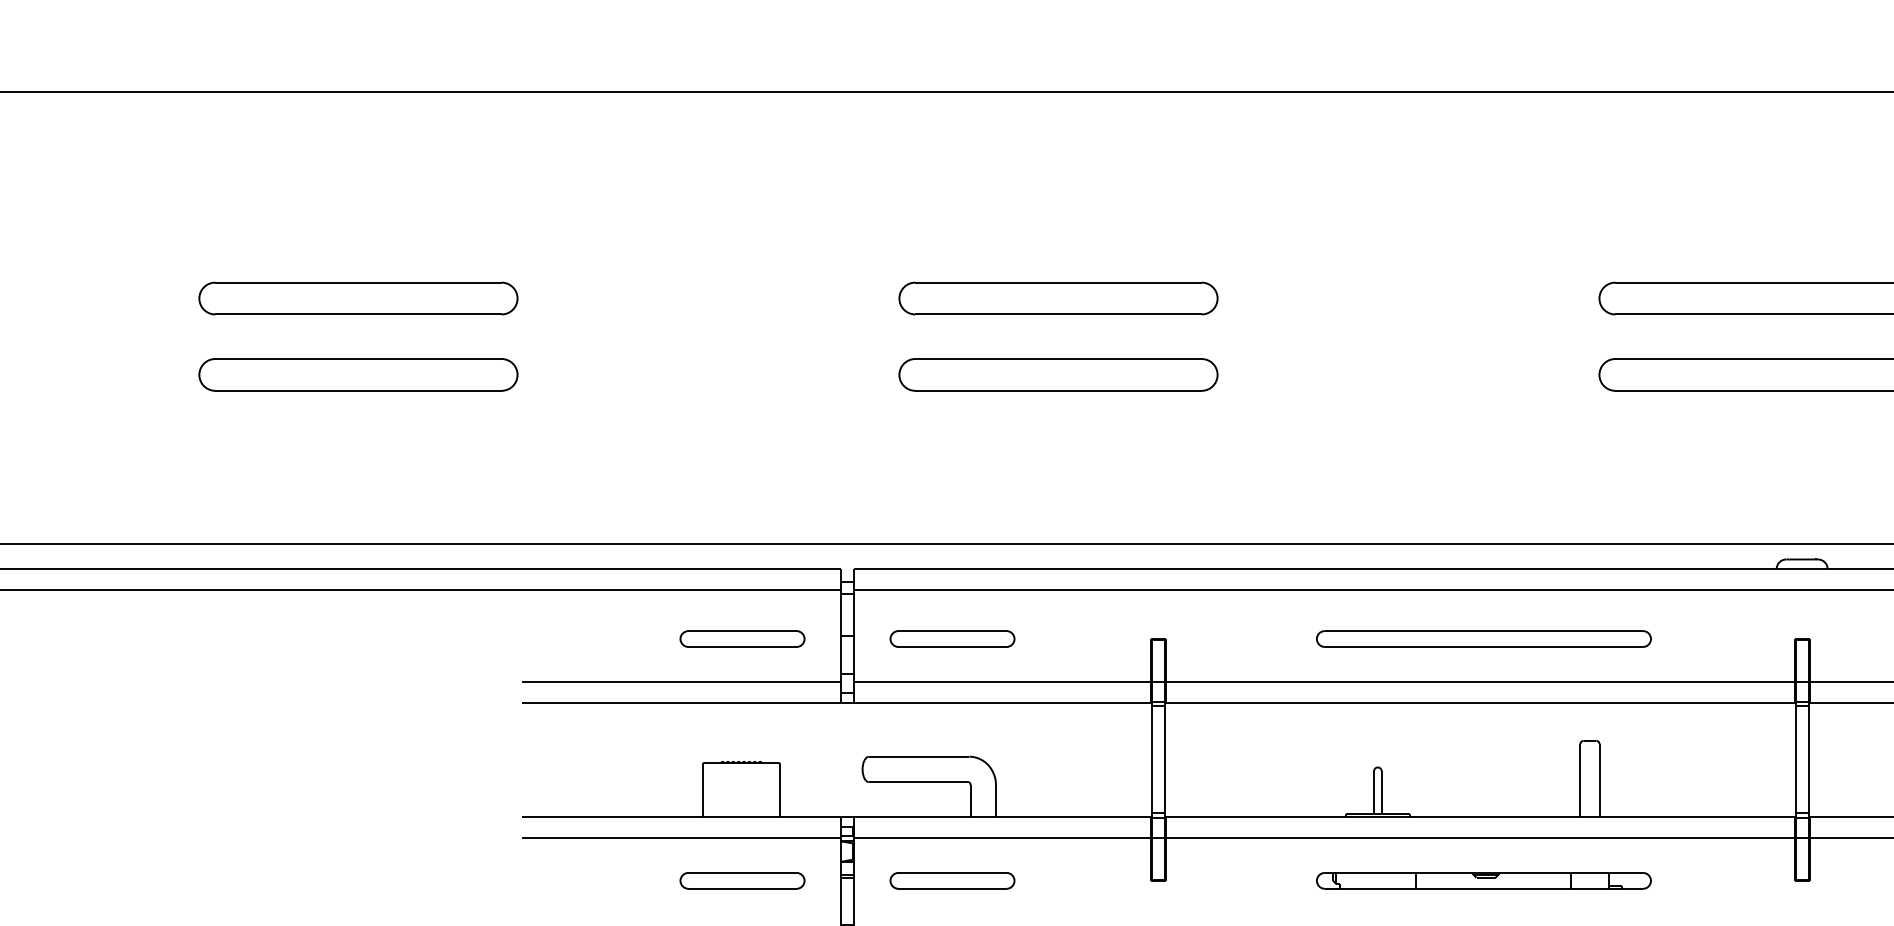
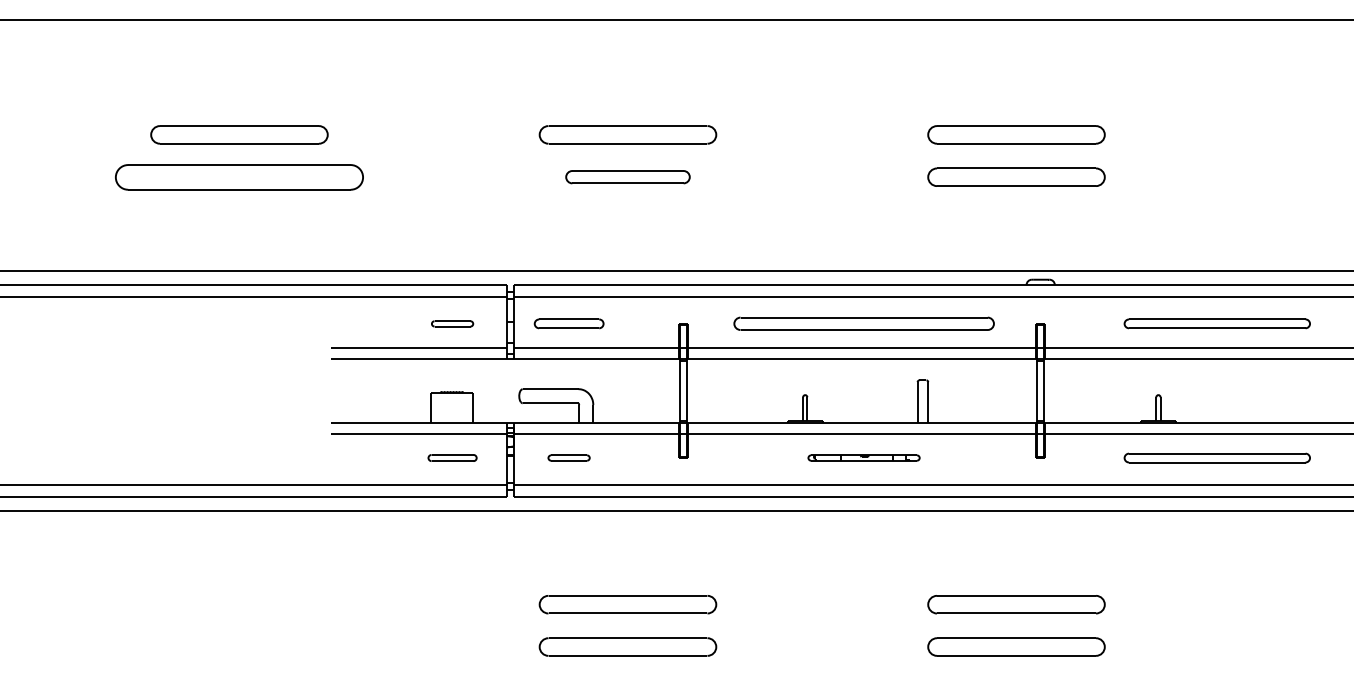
part: (358, 373) -> (239, 176), size x1.4
part: (1057, 373) -> (627, 176), size x0.7
part: (742, 638) -> (452, 323), size x0.6
part: (1482, 638) -> (863, 323), size x1.4
part: (742, 879) -> (452, 457), size x0.7
part: (951, 879) -> (568, 457), size x0.6
part: (1482, 879) -> (863, 457), size x0.6

